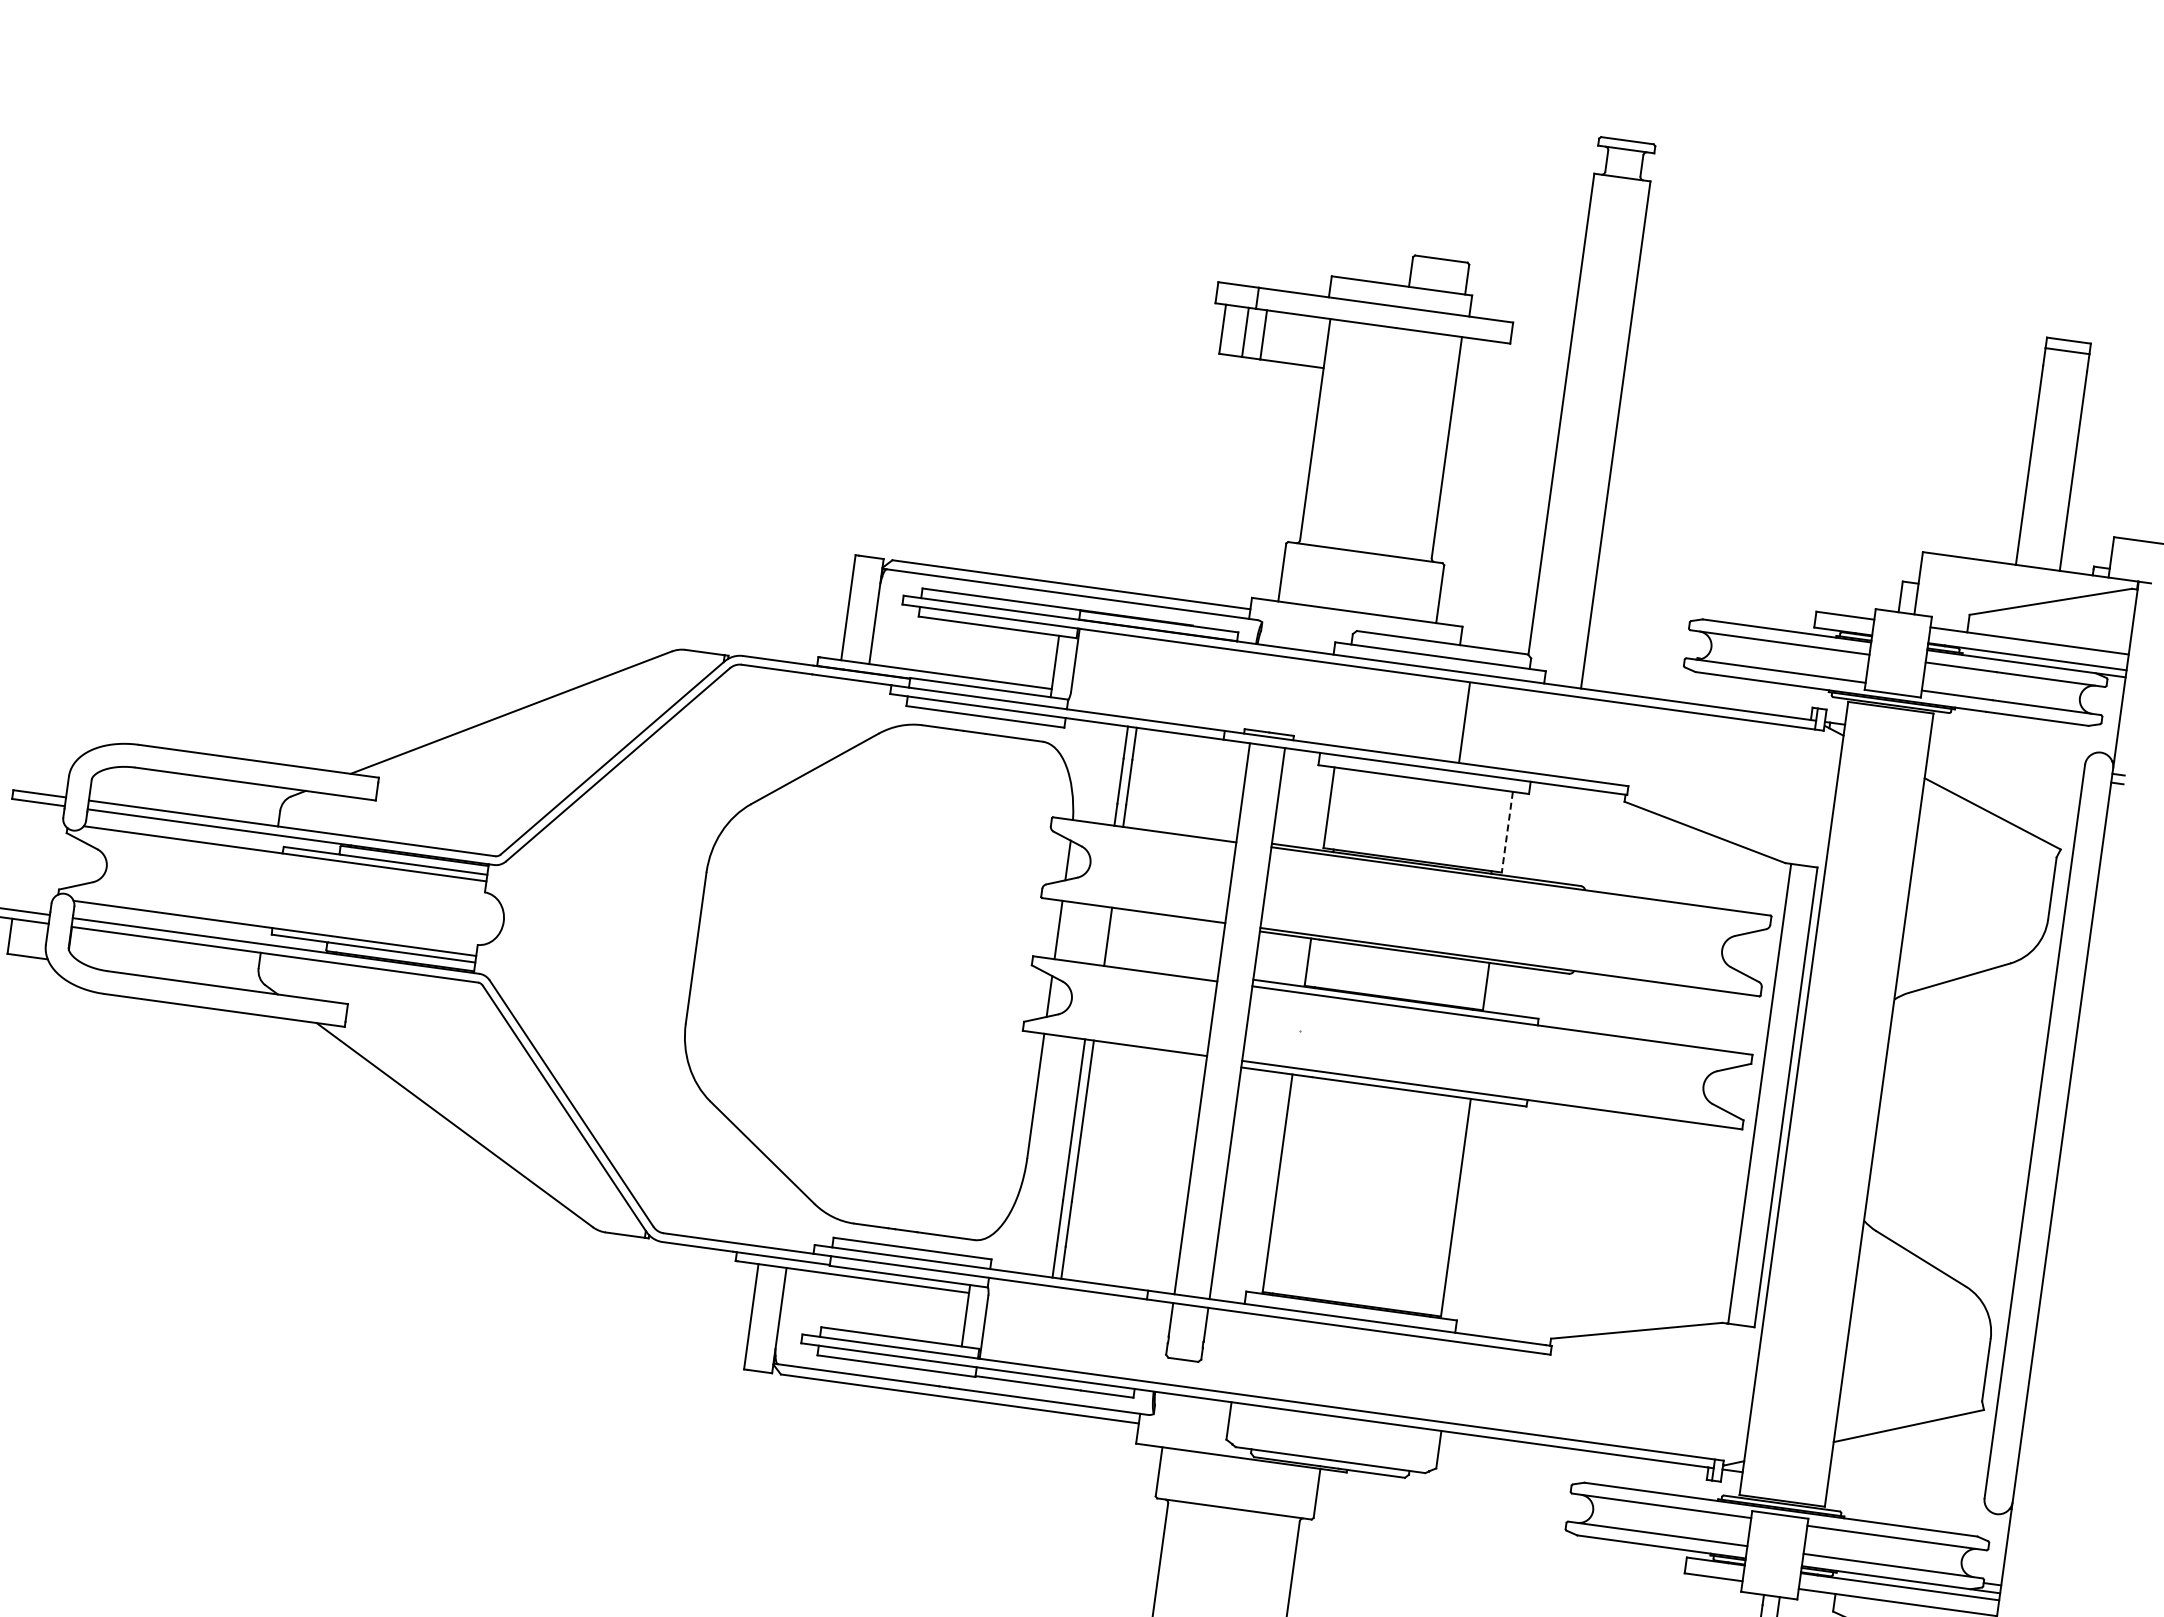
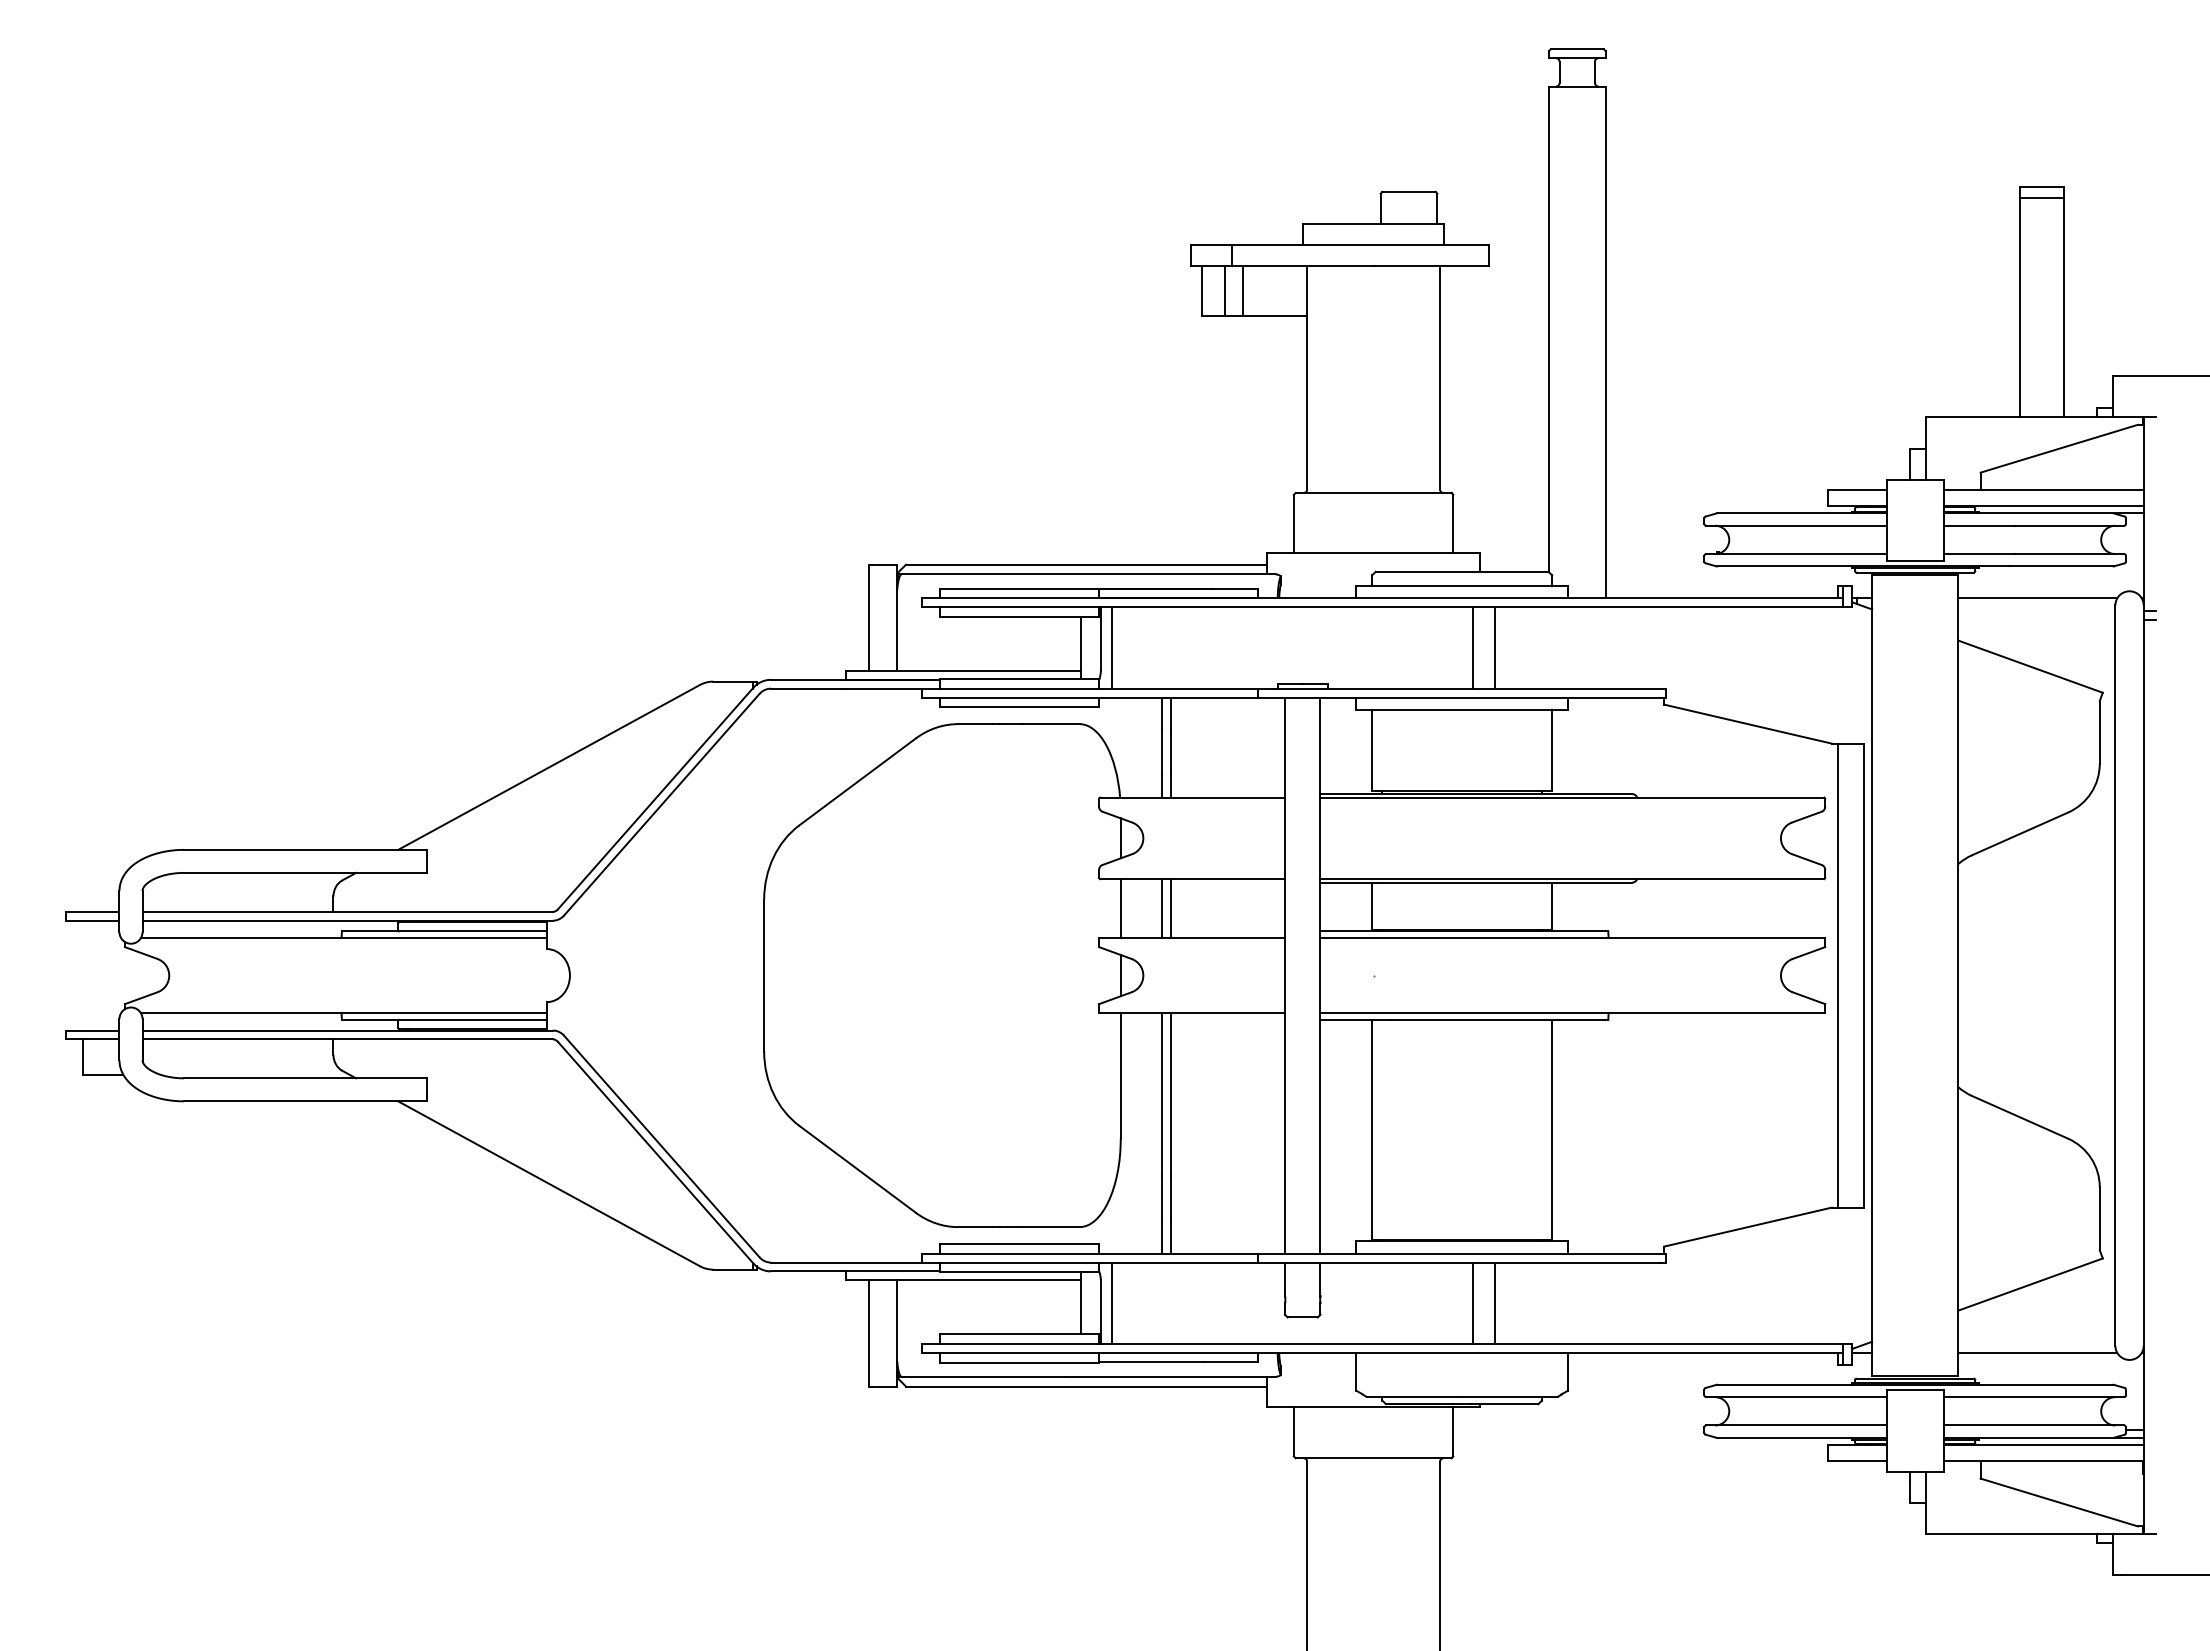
line: (1084, 670) -> (1111, 647), added
line: (1443, 719) -> (1473, 647), added
line: (2008, 747) -> (2037, 598), added
line: (1507, 832) -> (1552, 750), dashed -> solid
line: (1098, 935) -> (1161, 908), added
line: (995, 1320) -> (1111, 1303), added
line: (1354, 1369) -> (1473, 1303), added
line: (1375, 1372) -> (1494, 1303), added
line: (1906, 1494) -> (2037, 1352), added

